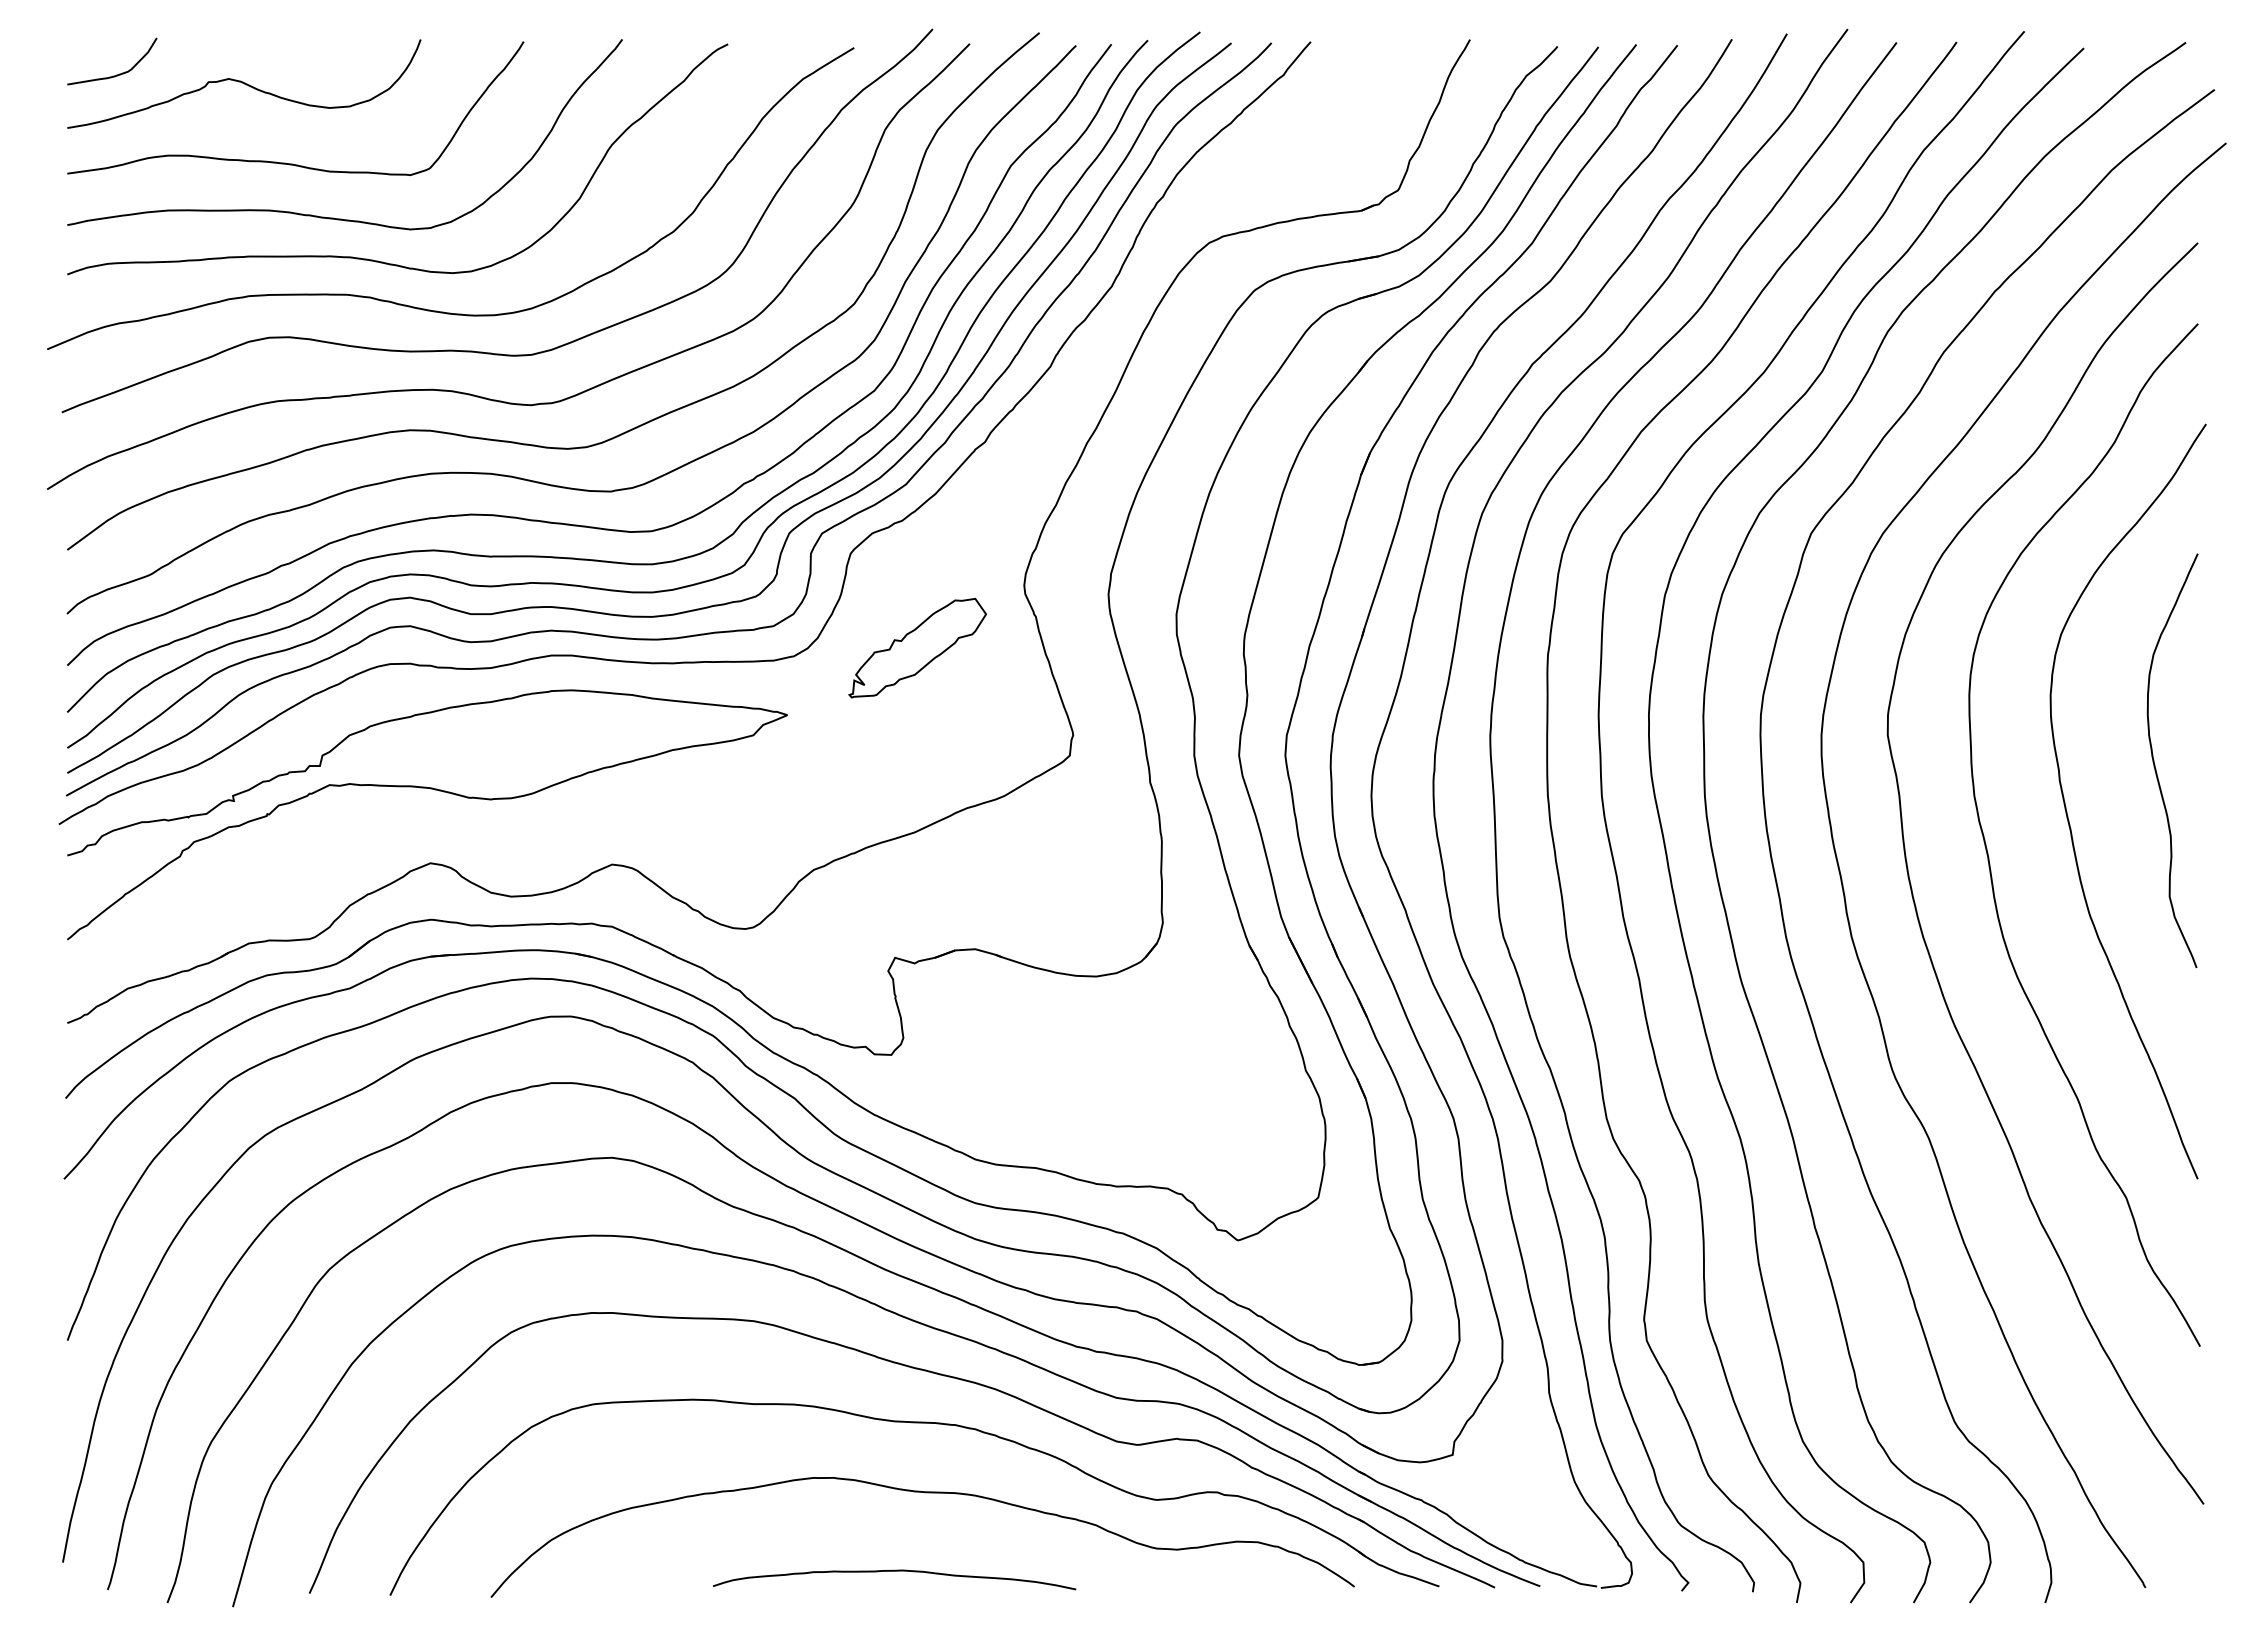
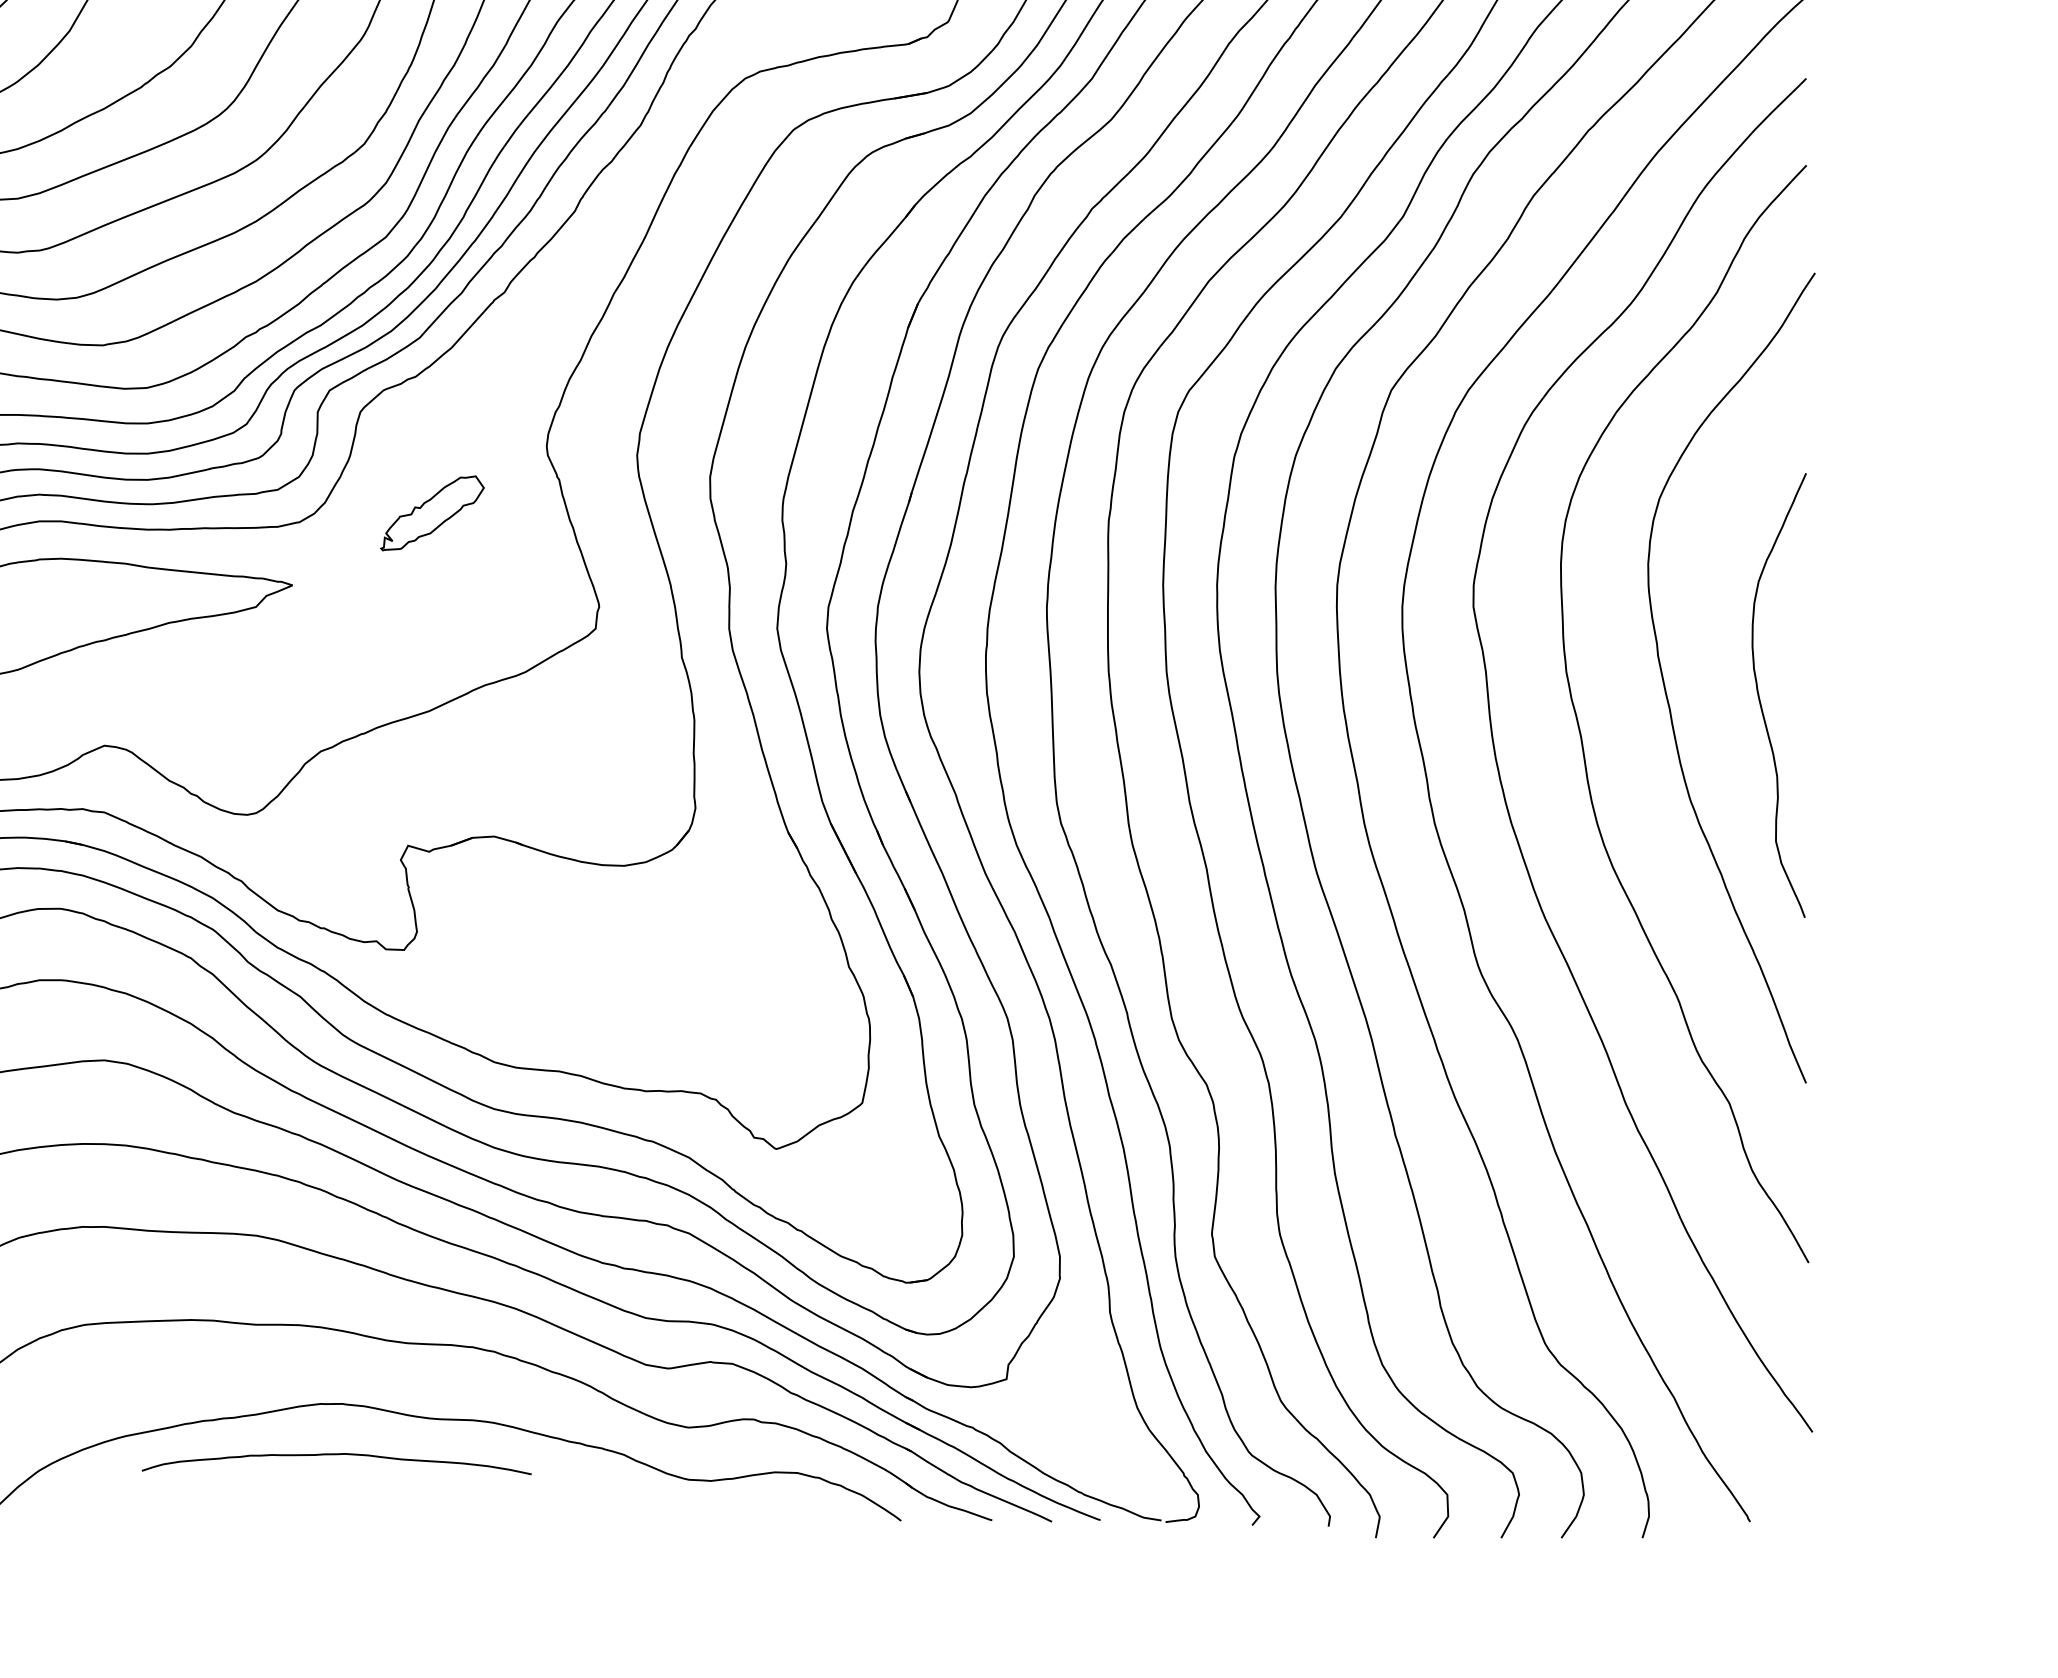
part: (917, 647) -> (432, 512), size x0.7
curve: (2155, 764) -> (1760, 699), moved
curve: (894, 1571) -> (336, 1455), moved

